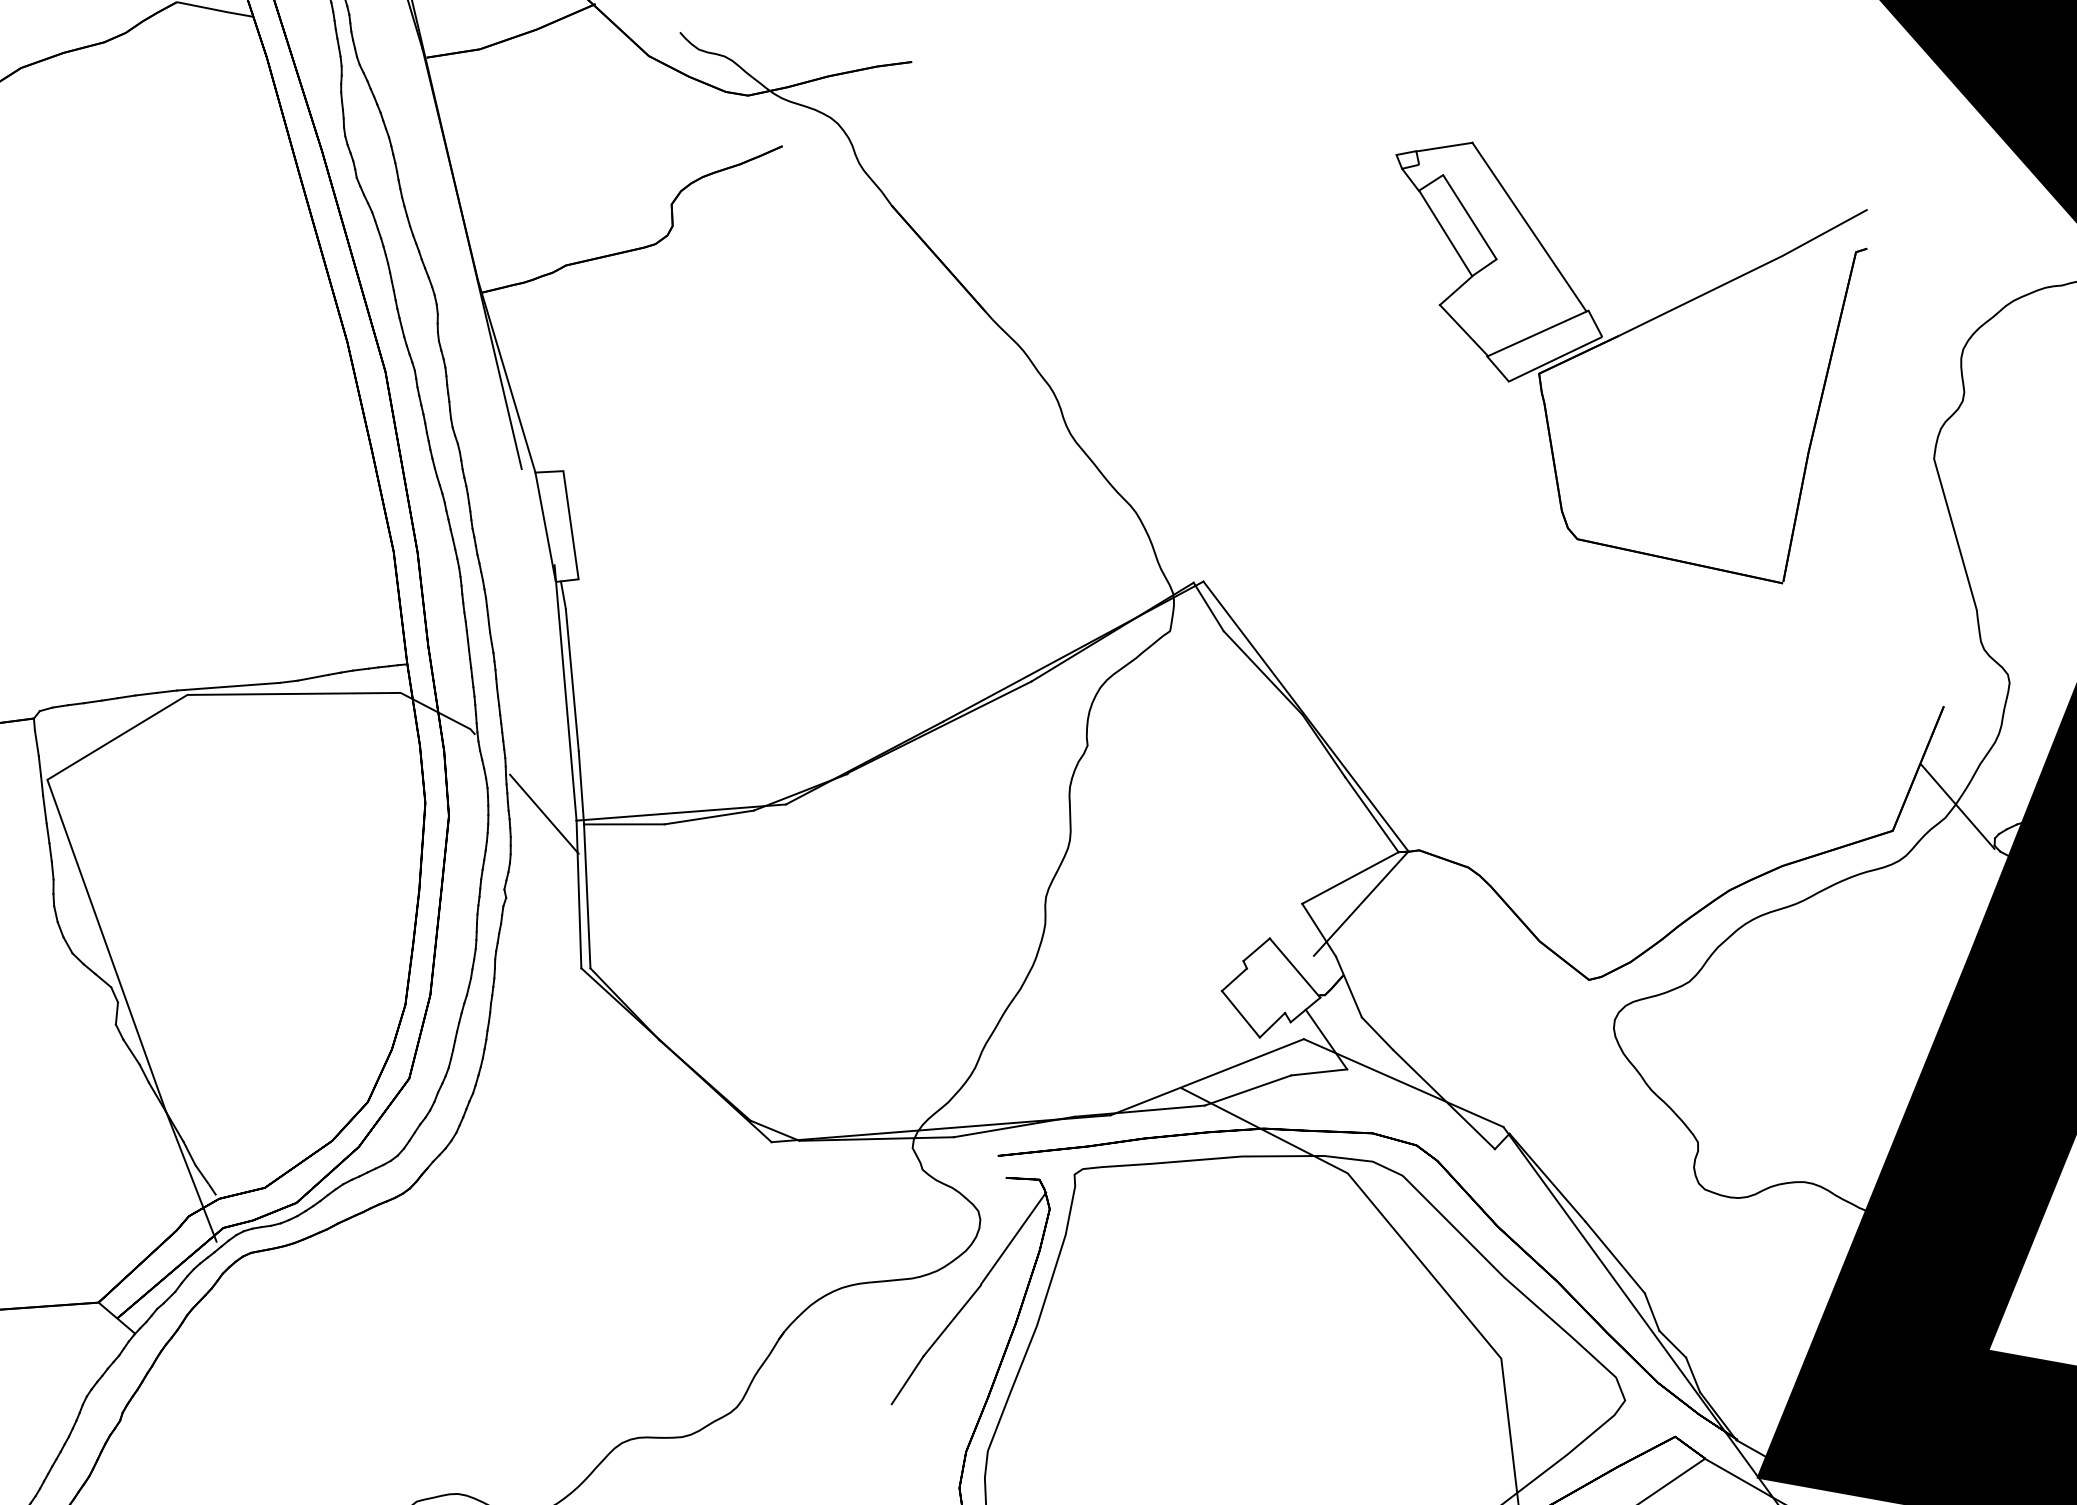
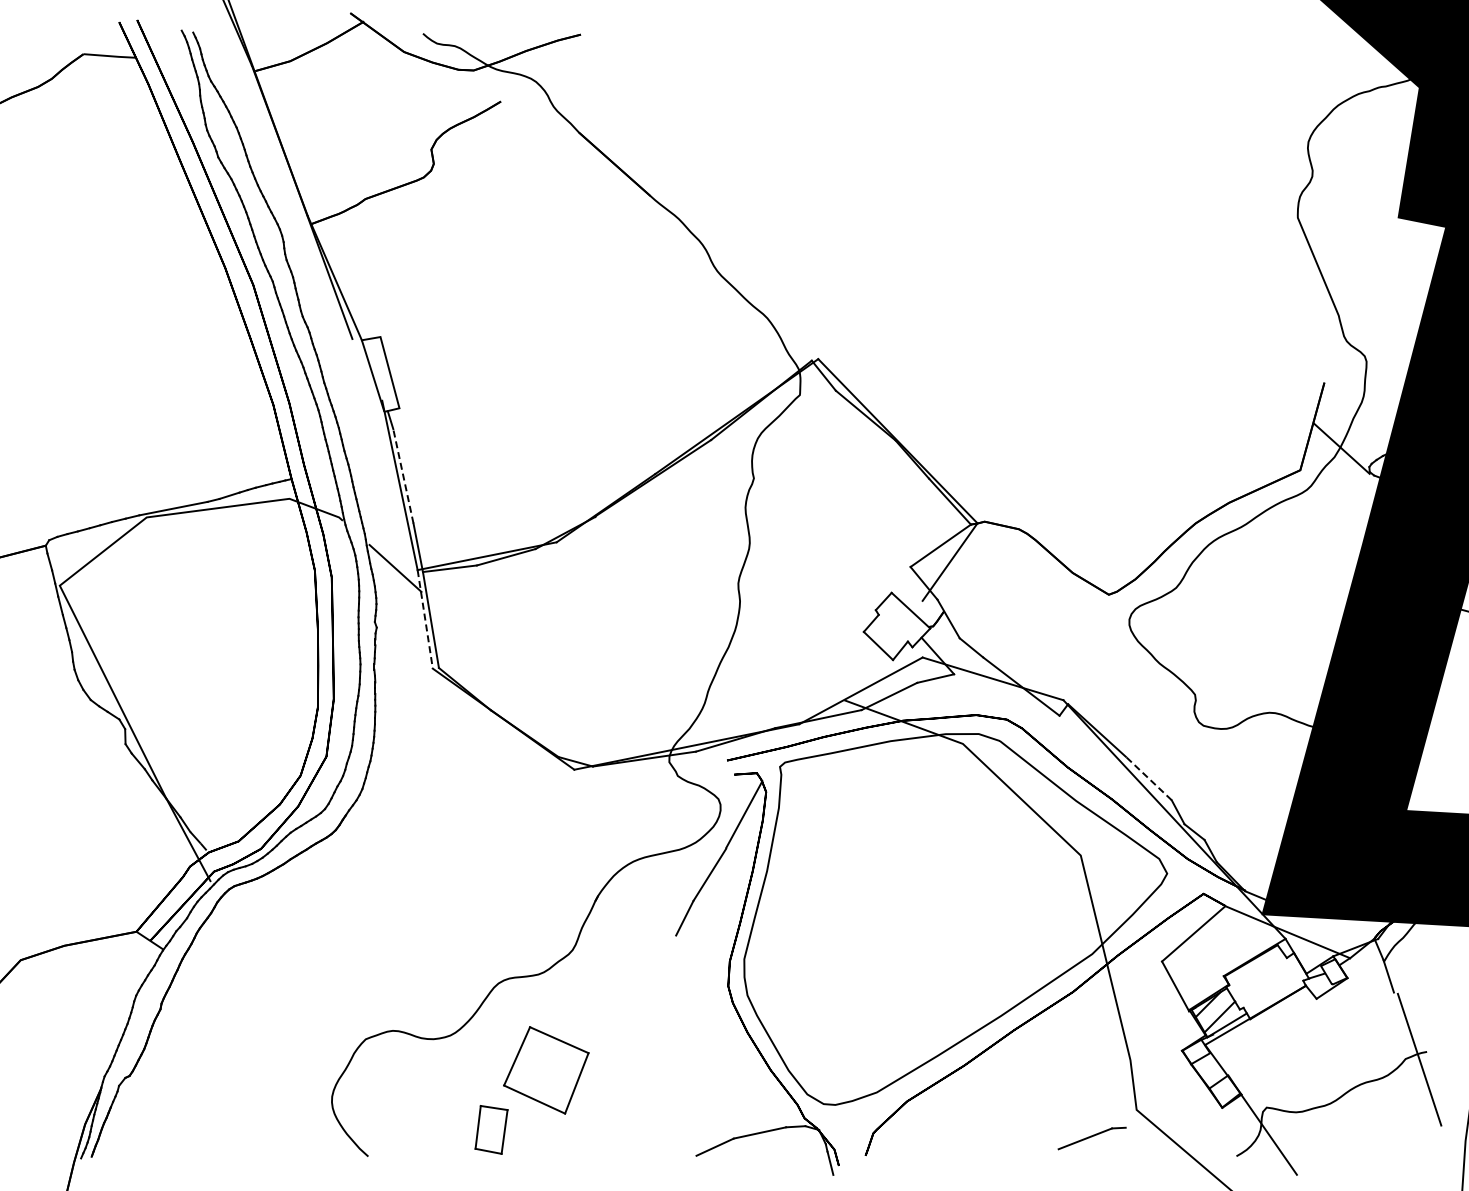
part: (1600, 346) -> (1065, 169), removed
line: (572, 678) -> (403, 475), solid -> dashed
line: (579, 894) -> (425, 619), solid -> dashed
line: (1614, 1257) -> (1148, 778), solid -> dashed

